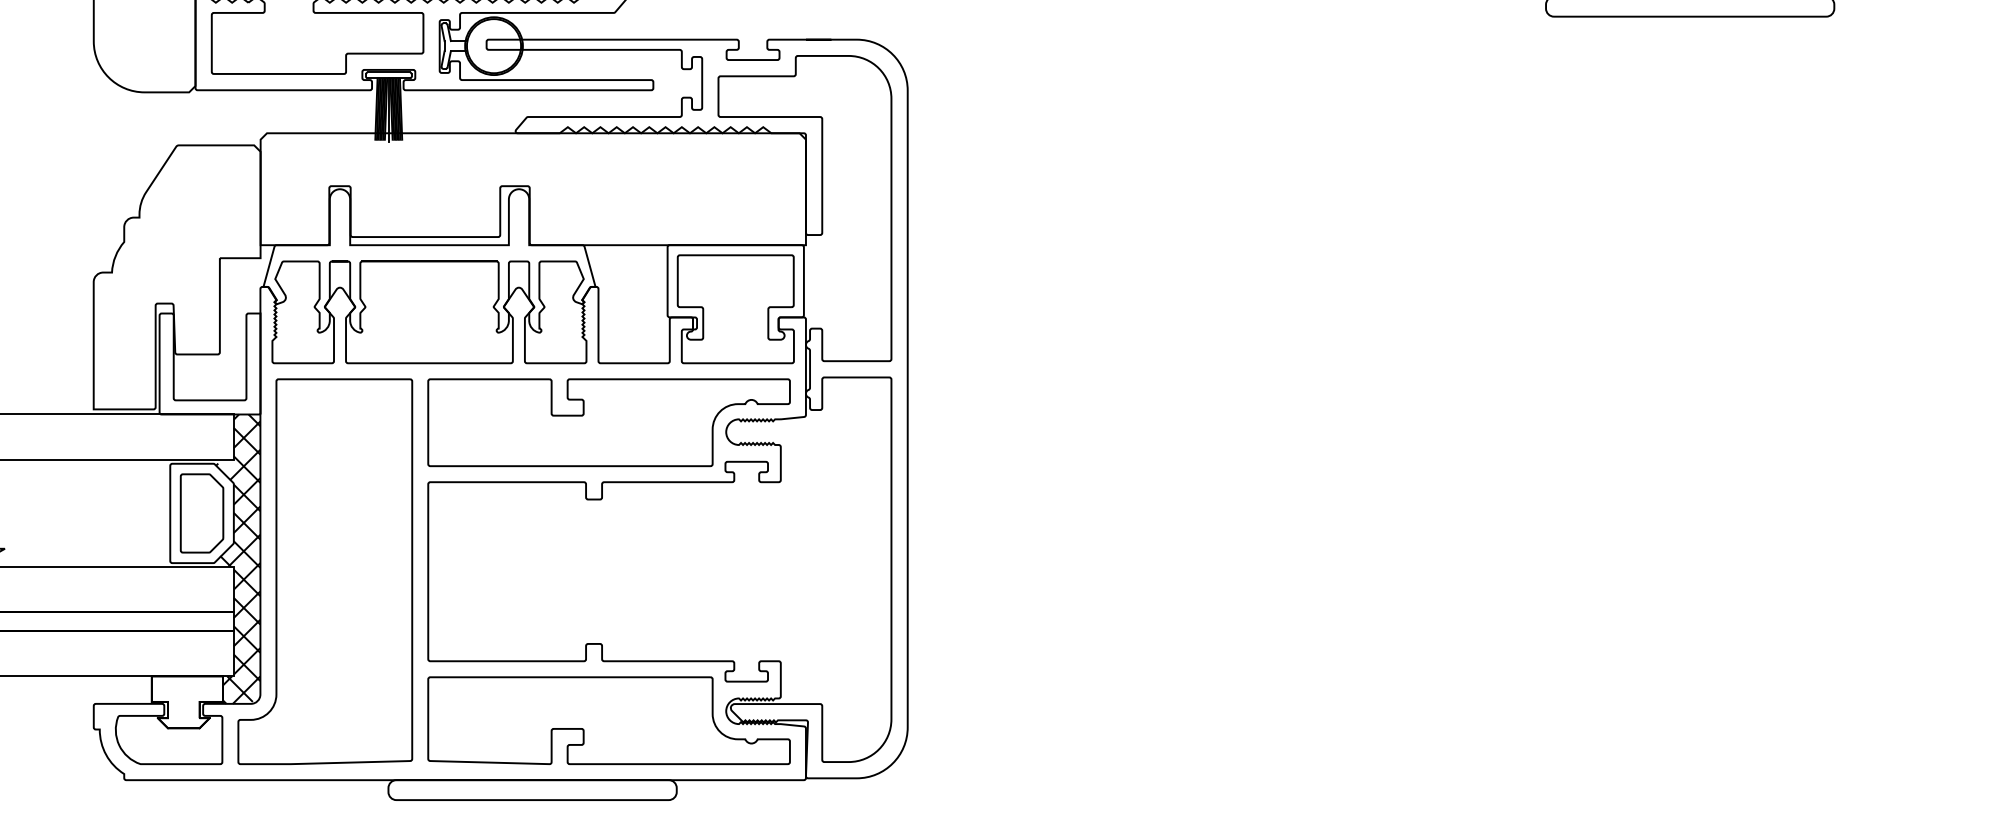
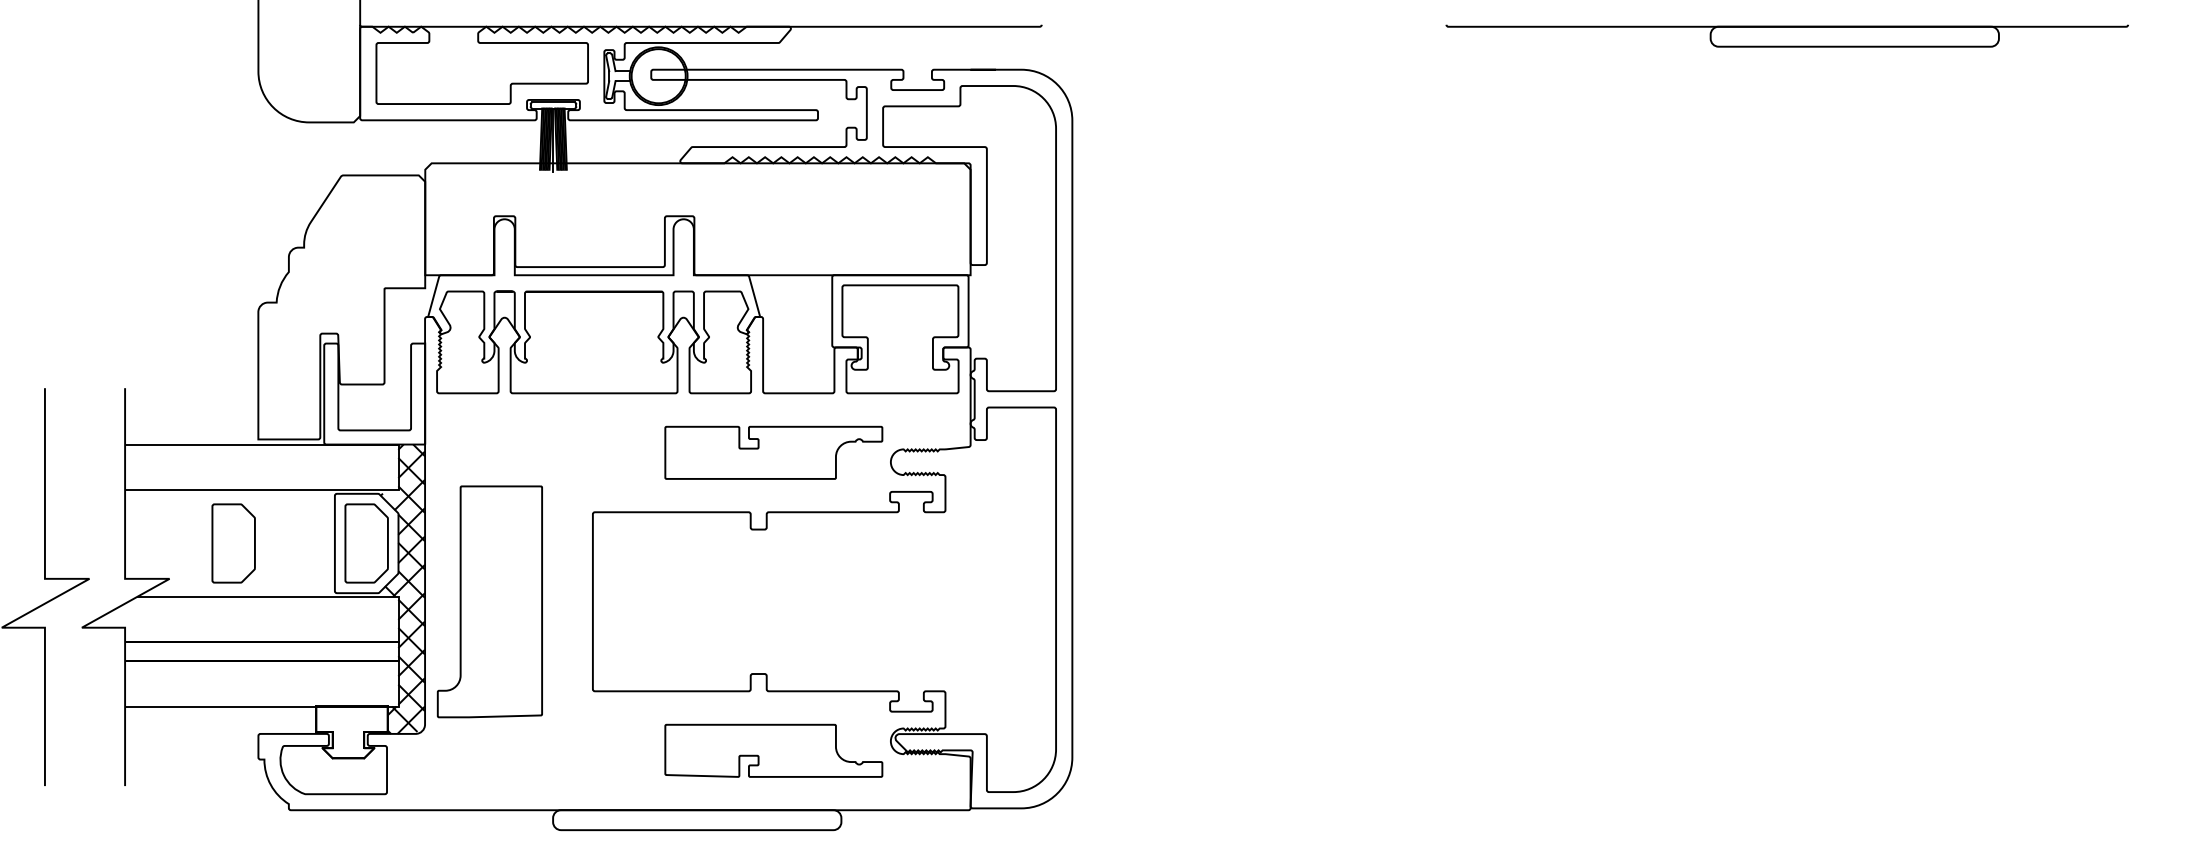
part: (608, 422) -> (773, 452), size x0.6
part: (68, 513) -> (233, 543), added
part: (324, 571) -> (489, 601), size x0.6
part: (608, 720) -> (773, 750), size x0.6

